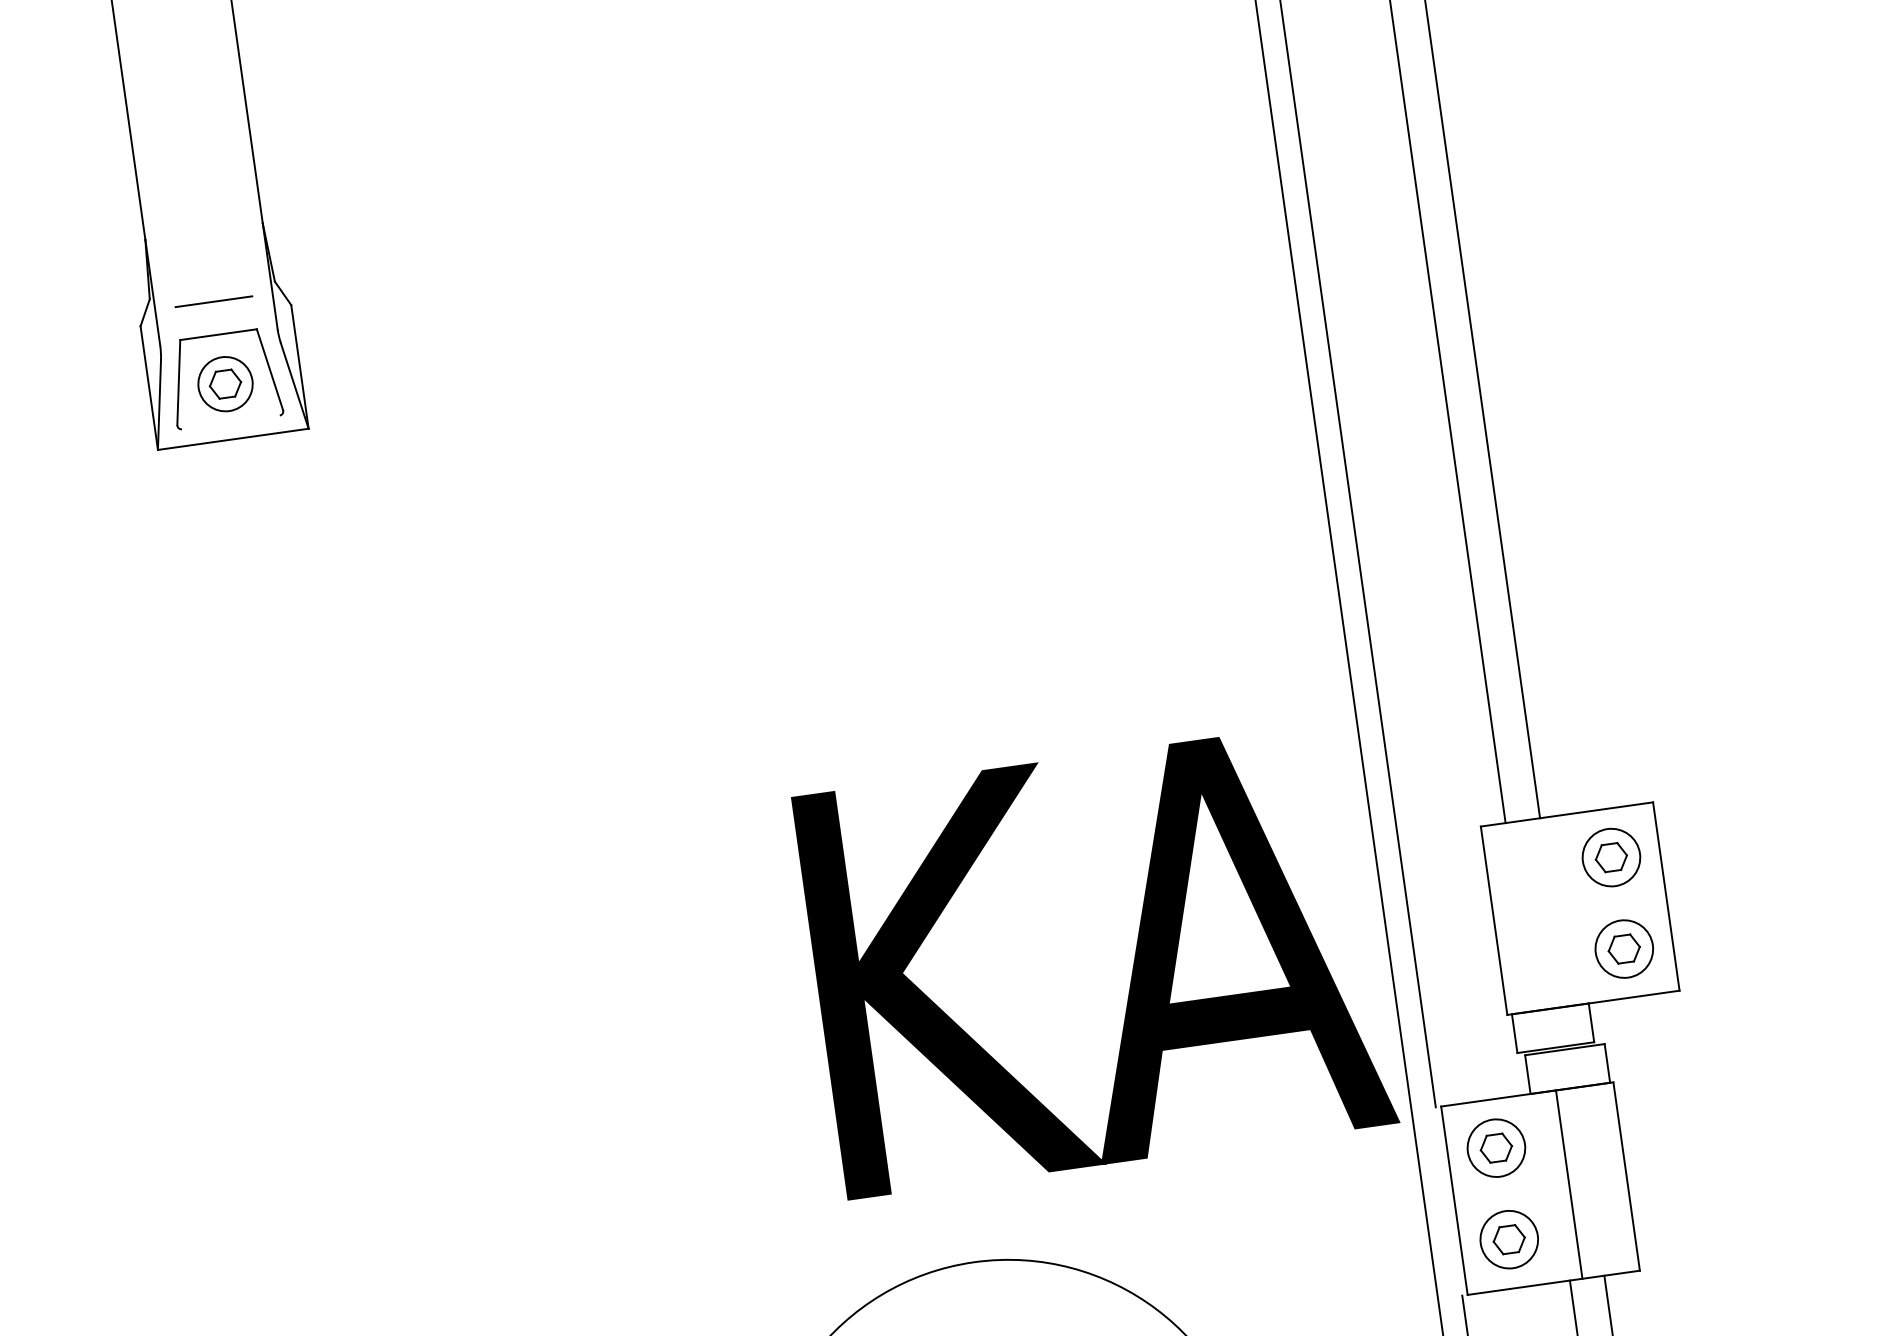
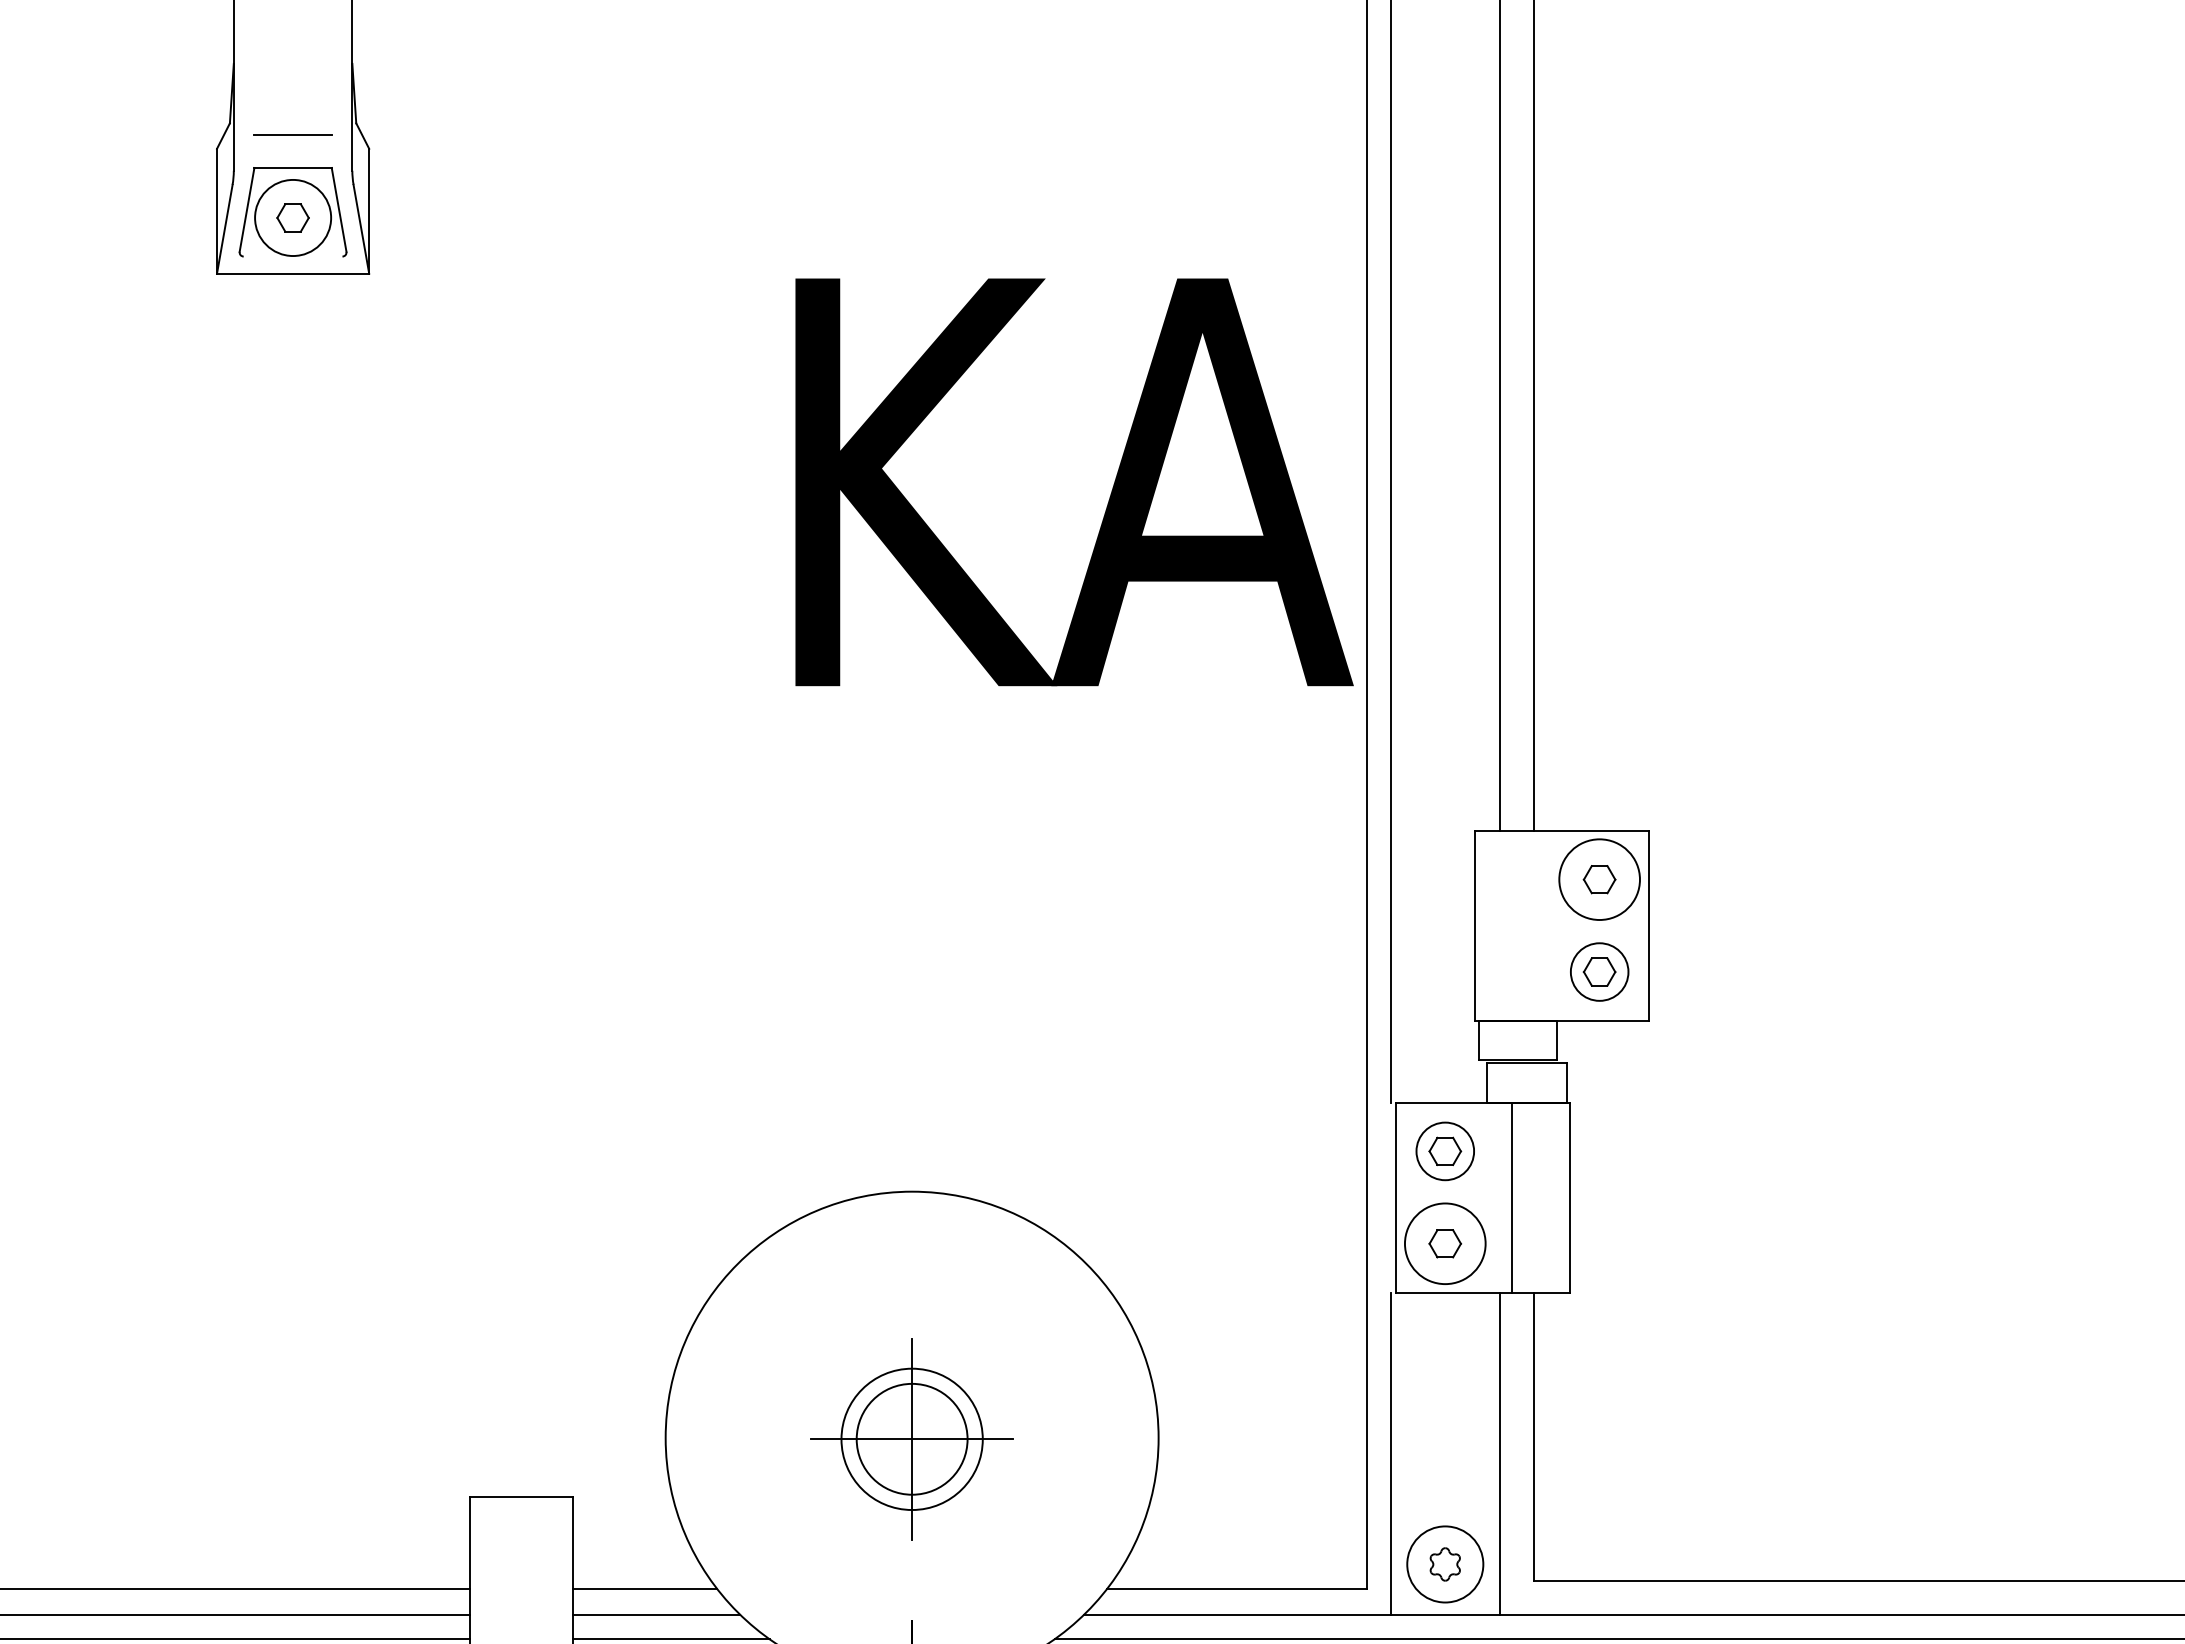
circle: (224, 383) -> (292, 217), size x1.4
circle: (1611, 857) -> (1599, 879), size x1.4
text: (1095, 960) -> (1074, 482), moved
circle: (1509, 1239) -> (1445, 1243), size x1.4

